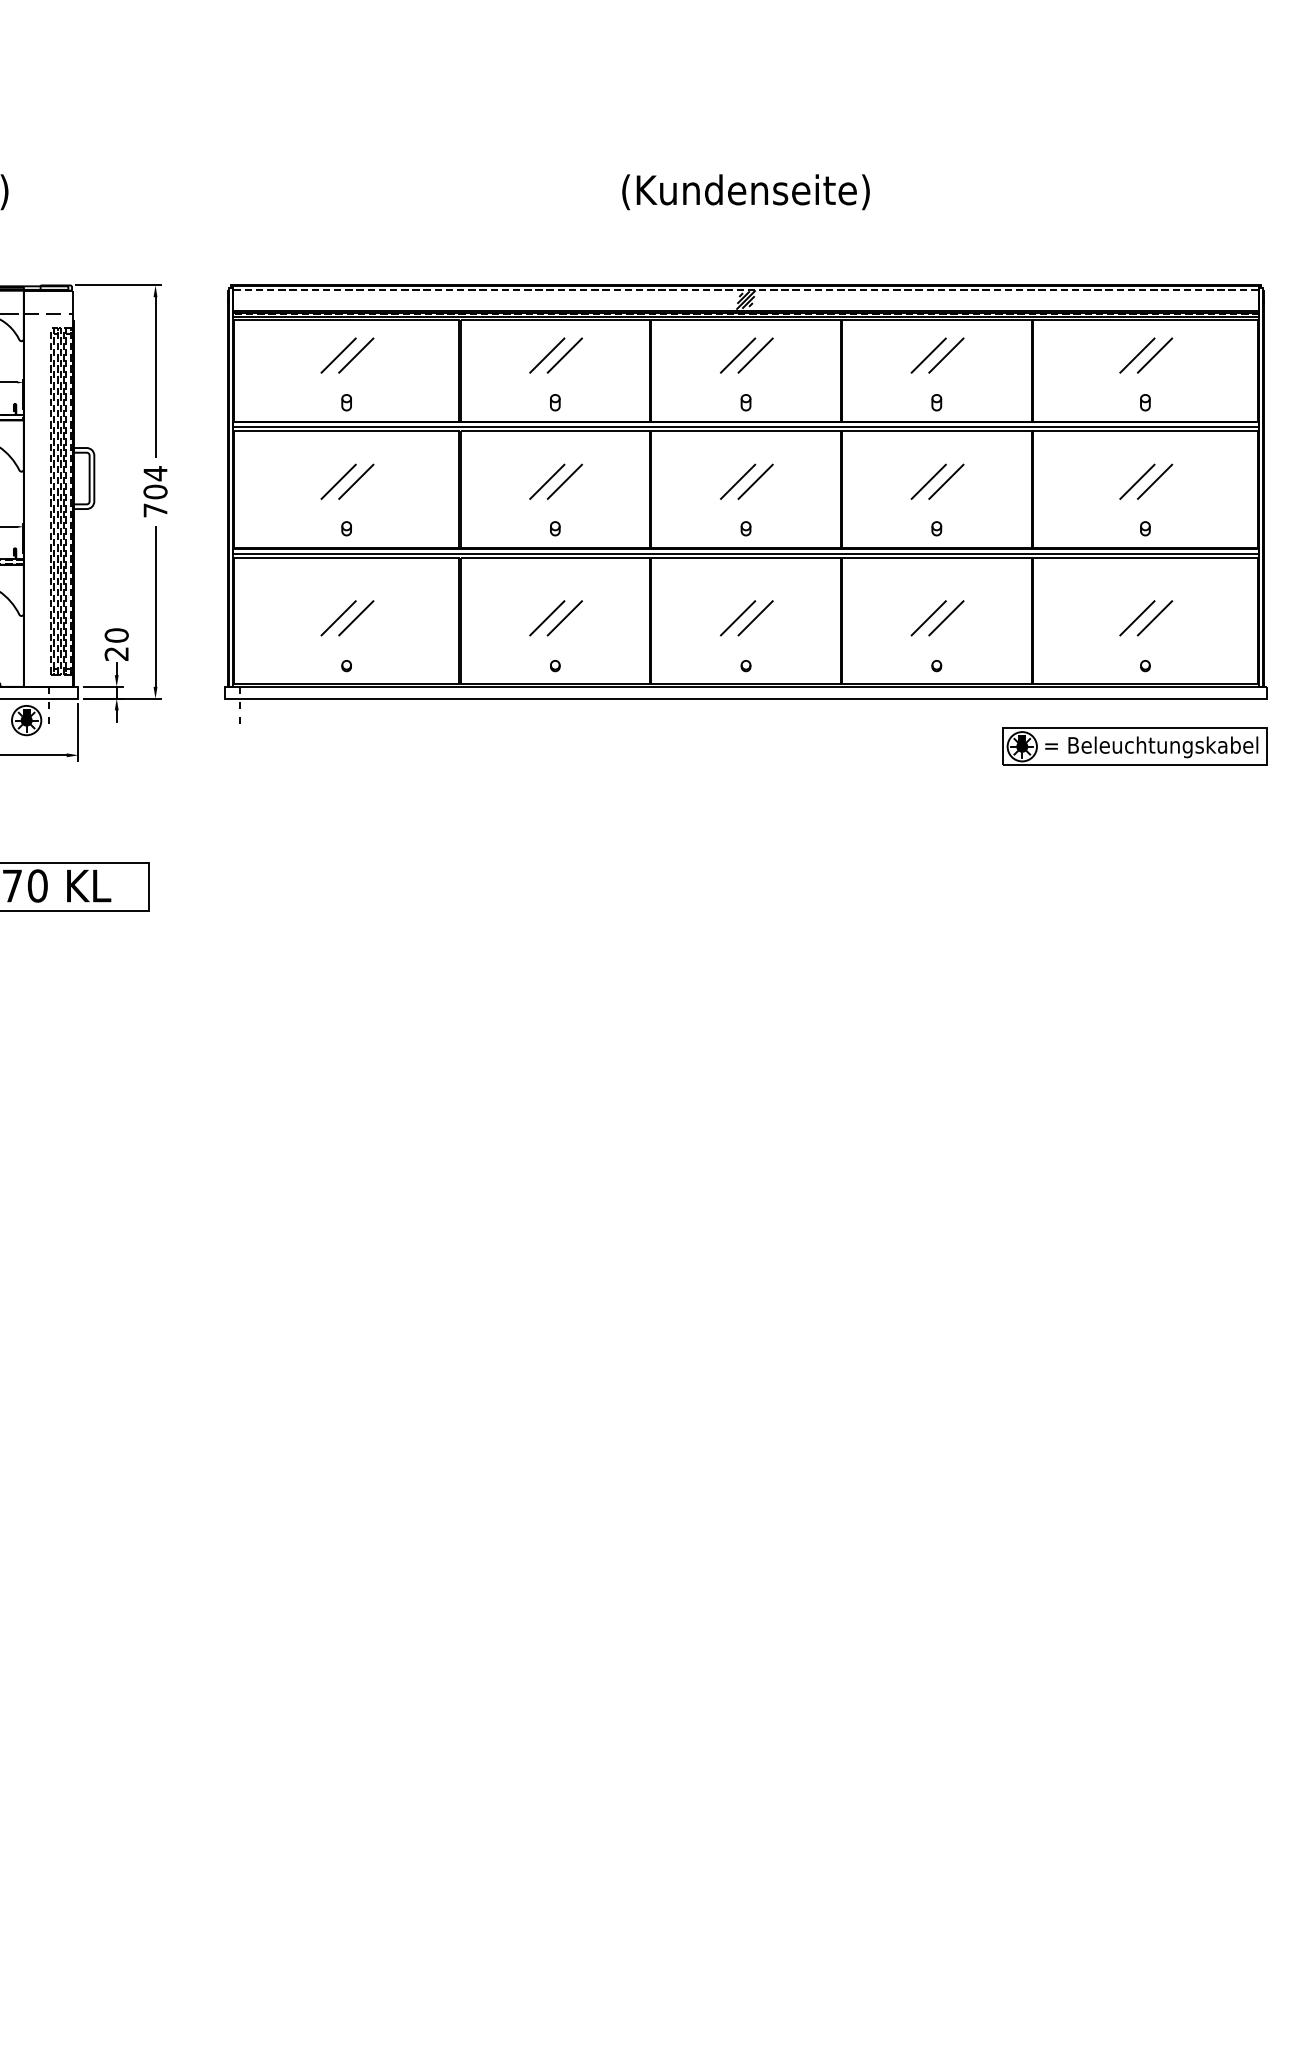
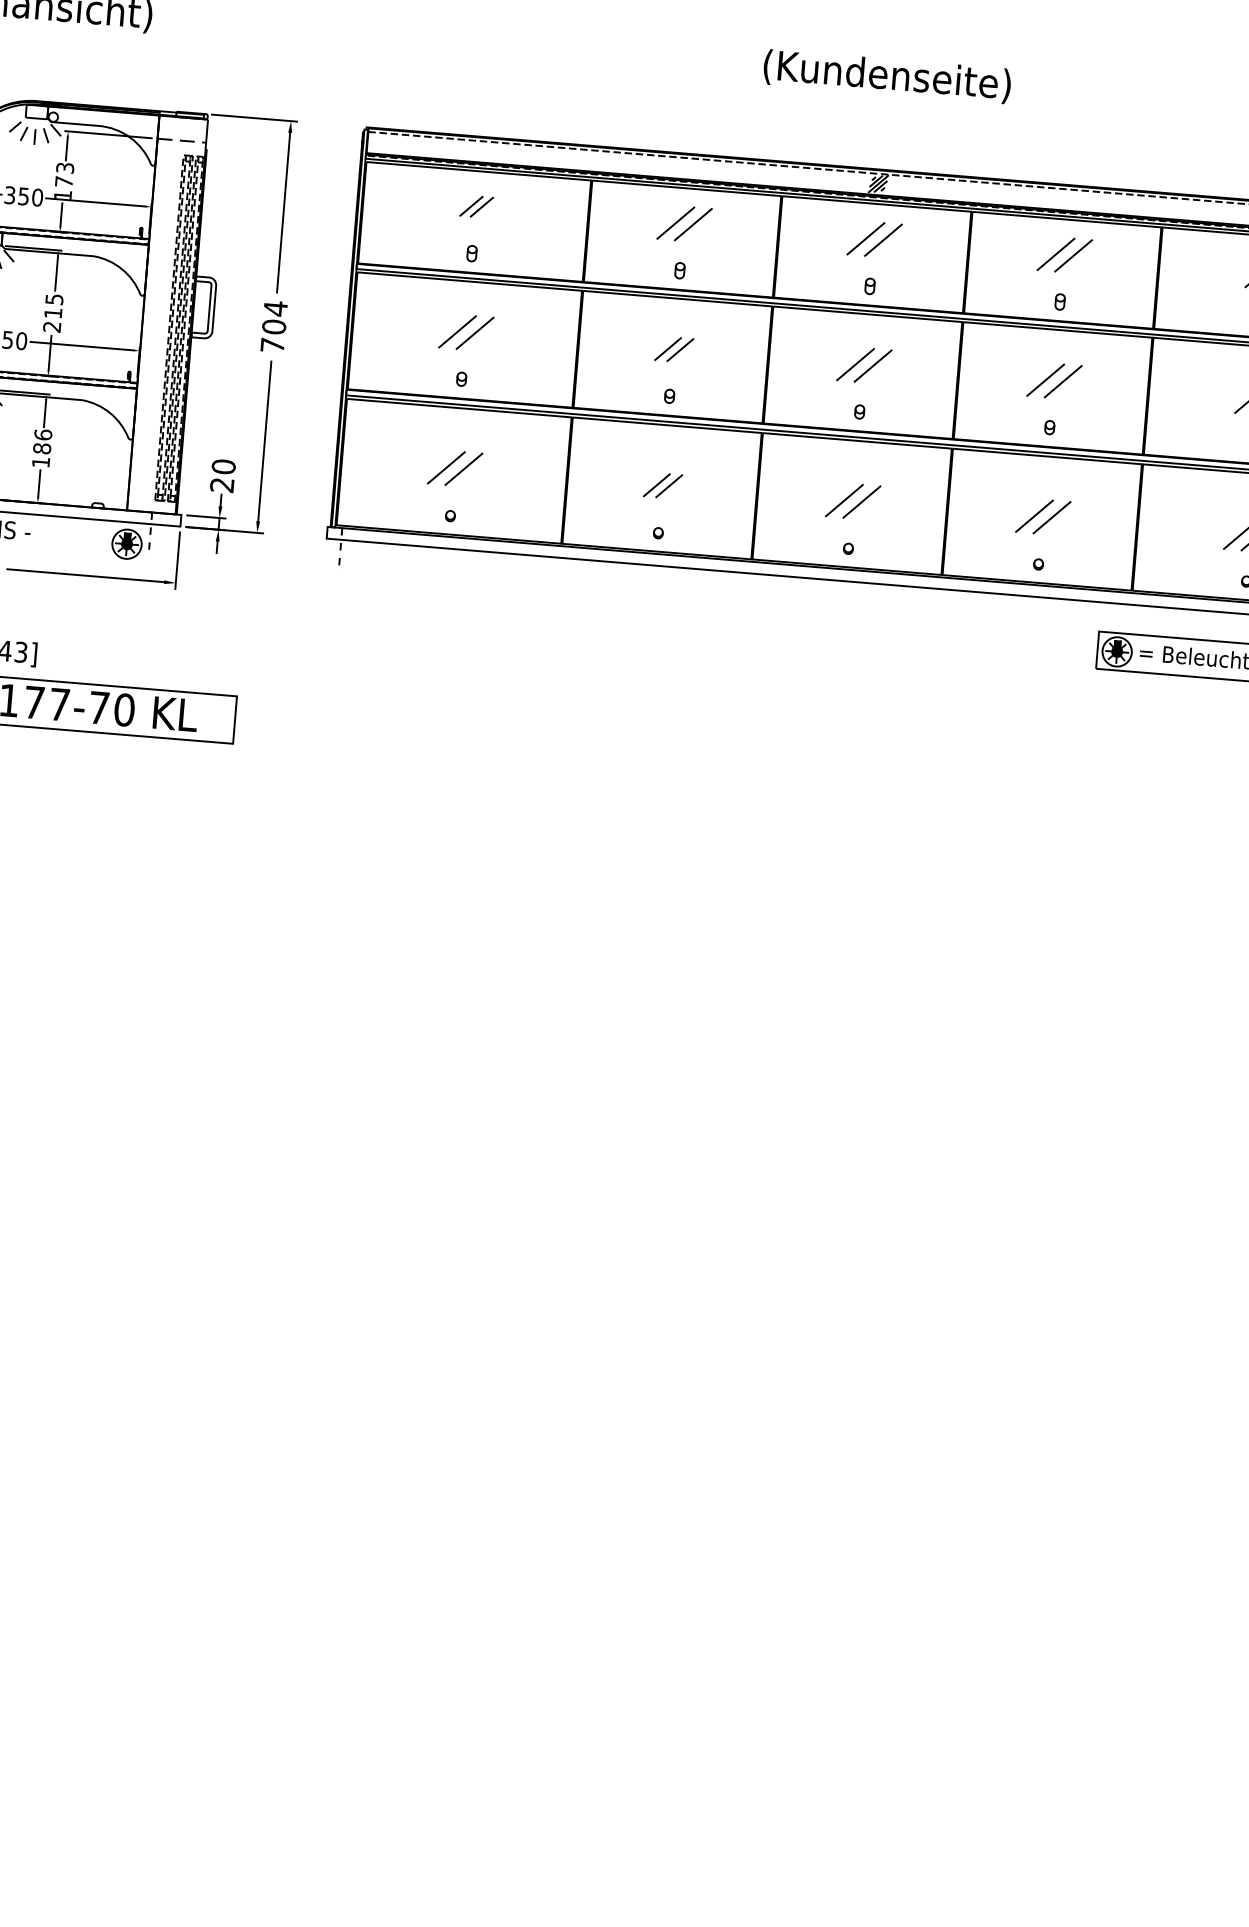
part: (347, 355) -> (476, 206), size x0.6
part: (555, 481) -> (673, 349), size x0.7
part: (555, 618) -> (662, 485), size x0.7

